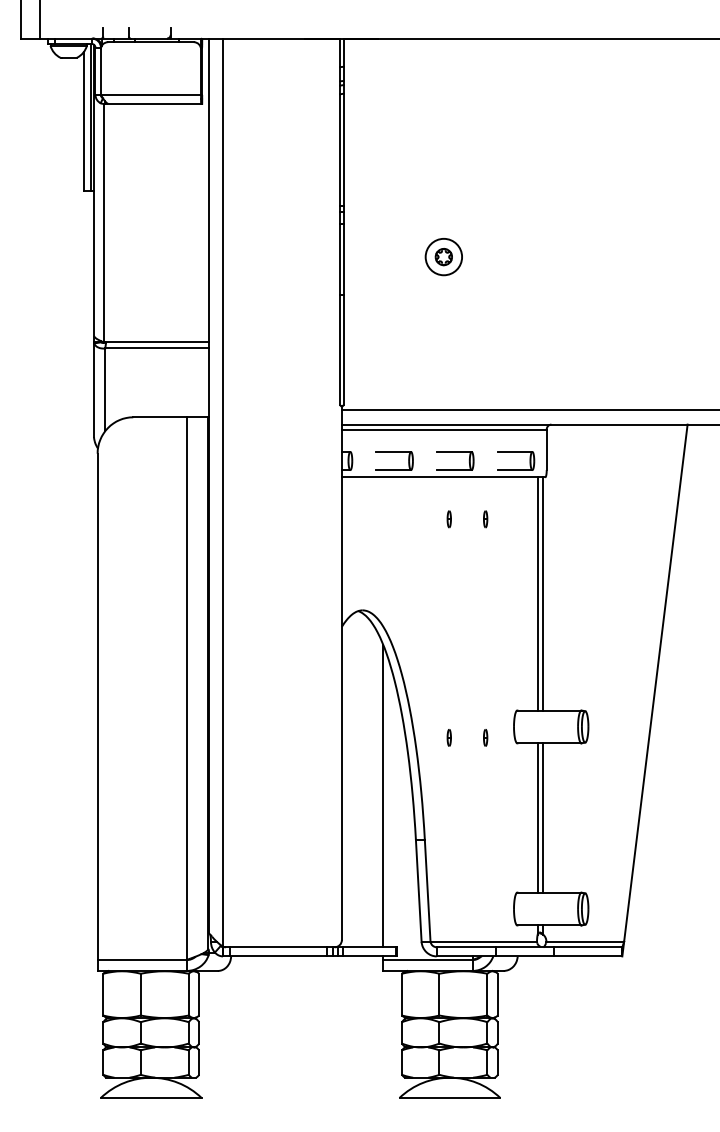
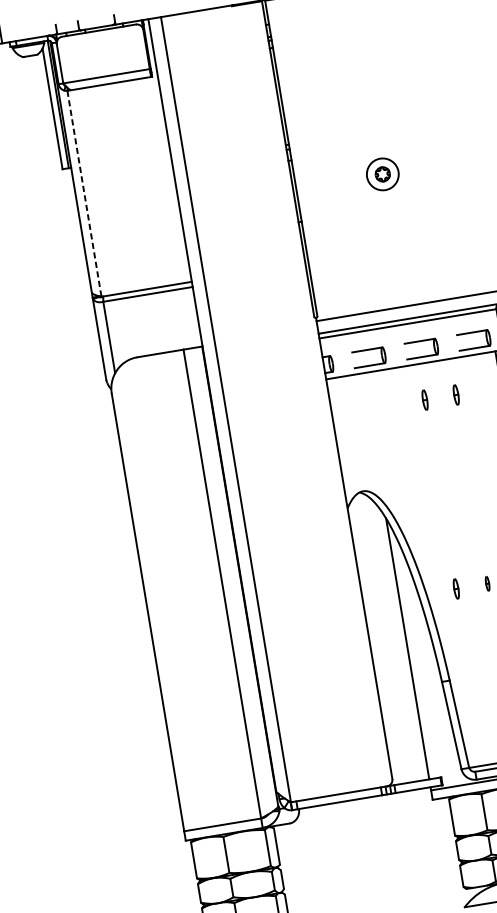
line: (104, 223) -> (84, 193), solid -> dashed
part: (448, 519) -> (424, 400), size x1.4
part: (485, 519) -> (456, 395), size x1.4
part: (448, 737) -> (455, 588), size x1.4

